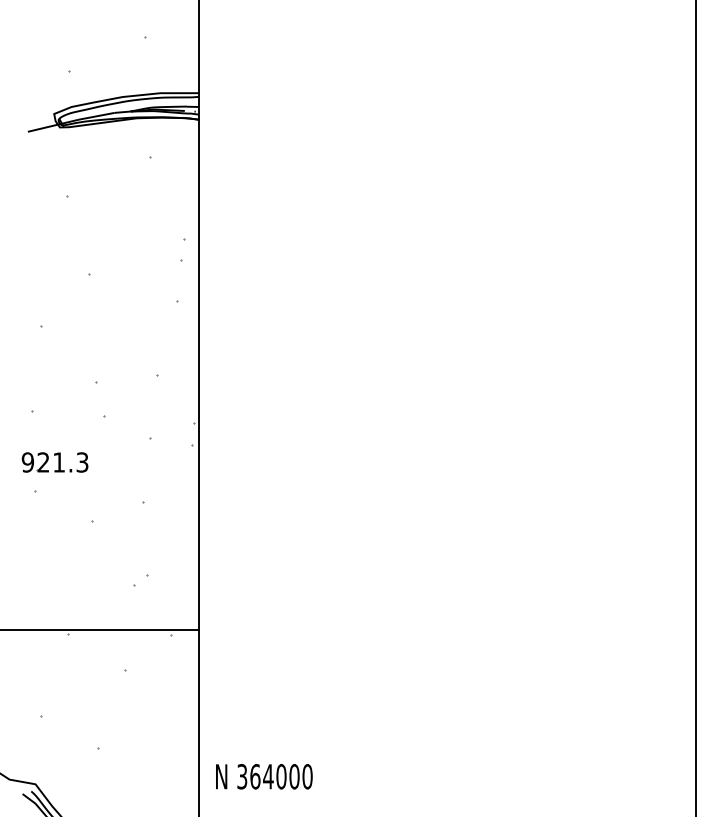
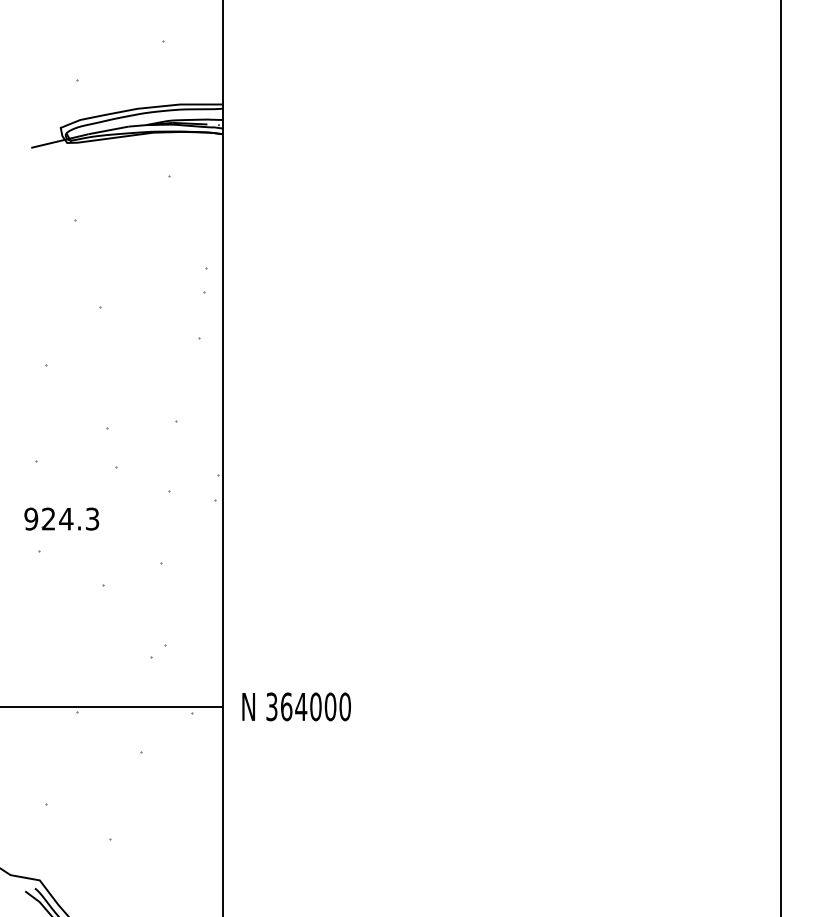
text: (58, 462) -> (65, 519), 921.3 -> 924.3
text: (264, 776) -> (296, 706), moved

